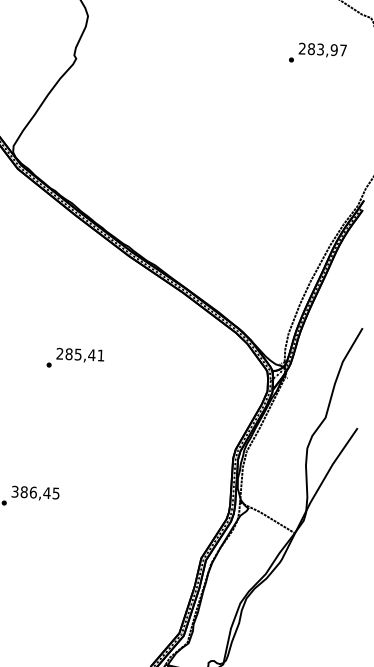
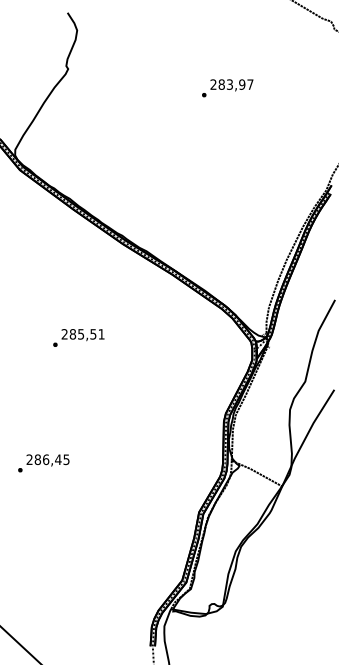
text: (317, 53) -> (227, 88), moved
text: (92, 355) -> (93, 334), 285,41 -> 285,51
text: (14, 492) -> (29, 460), 386,45 -> 286,45

